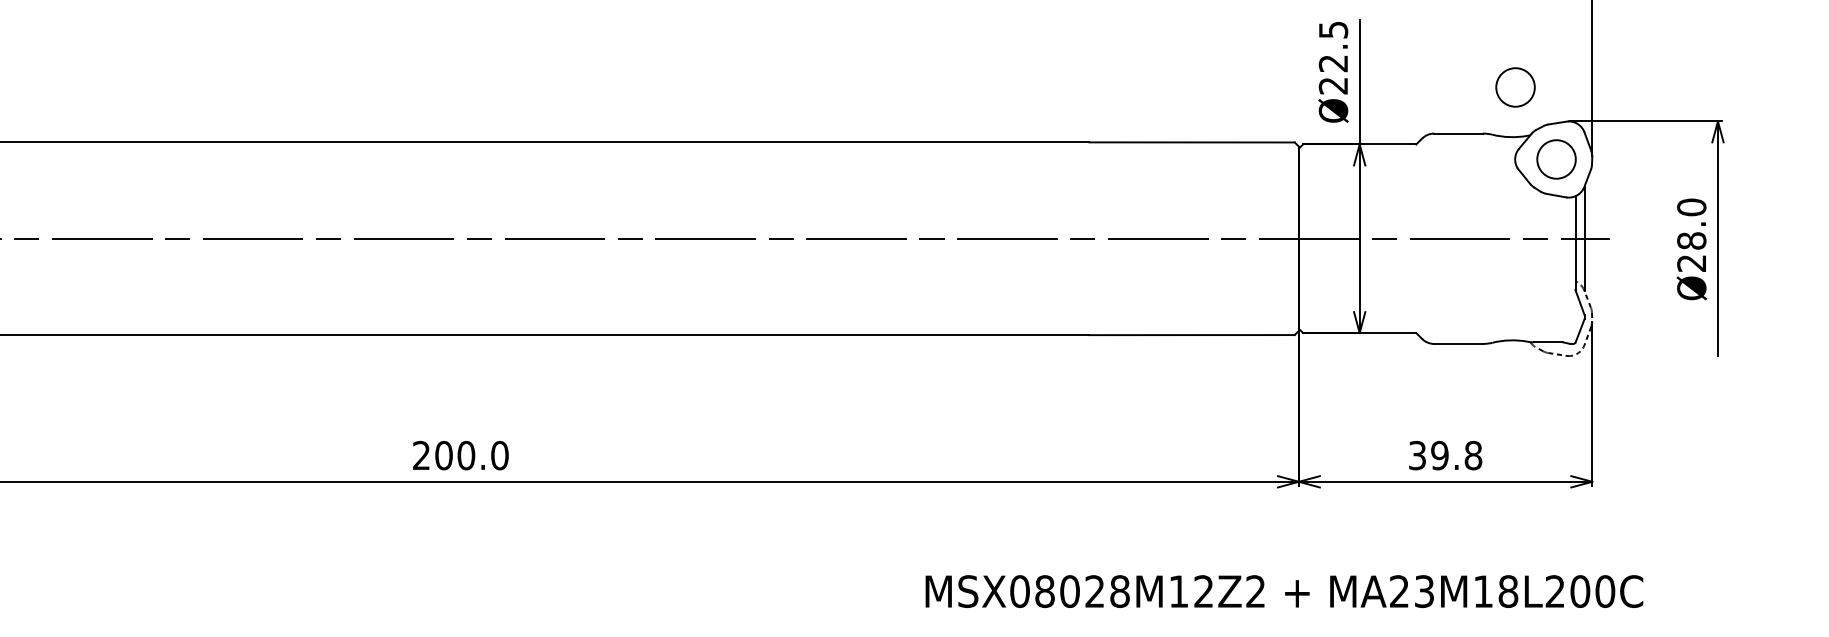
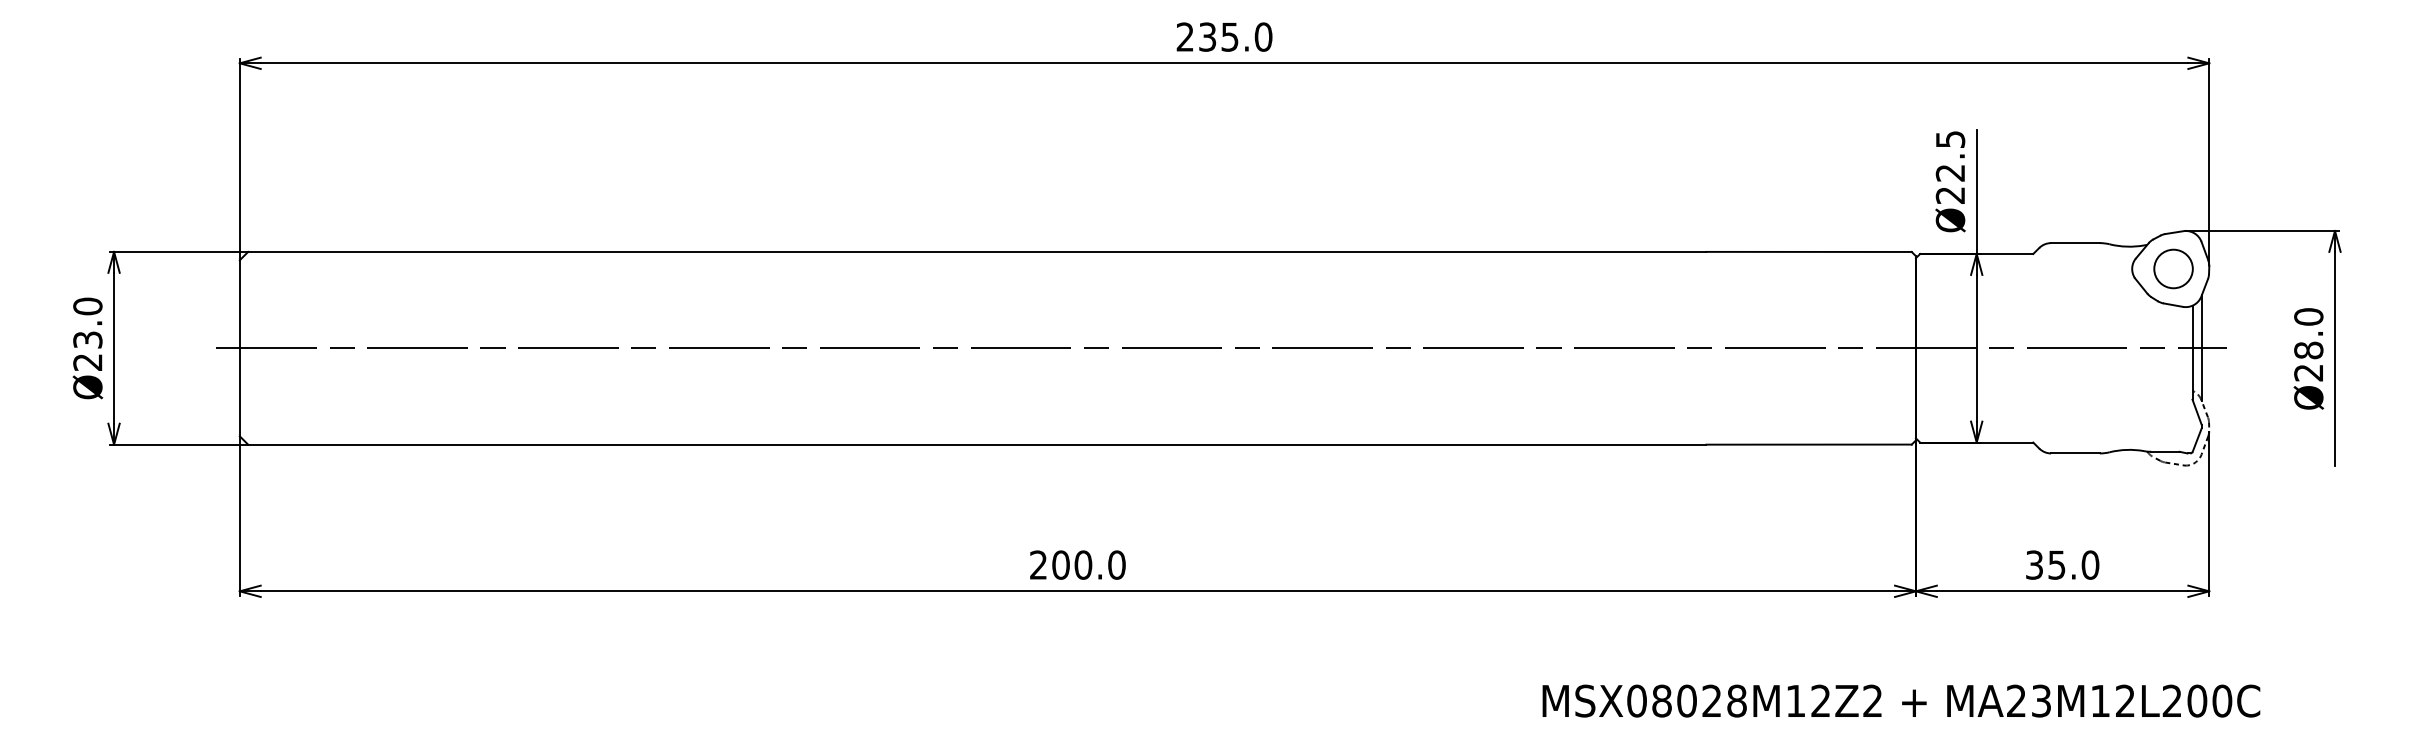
circle: (1515, 86) -> (2132, 196), removed
text: (1456, 454) -> (2073, 564), 39.8 -> 35.0
text: (1508, 590) -> (2125, 700), MA23M18L200C -> MA23M12L200C

